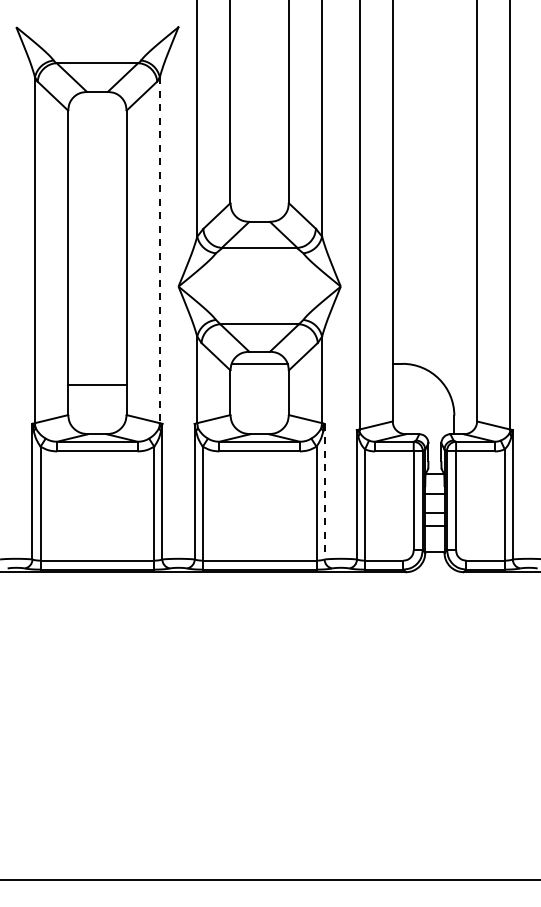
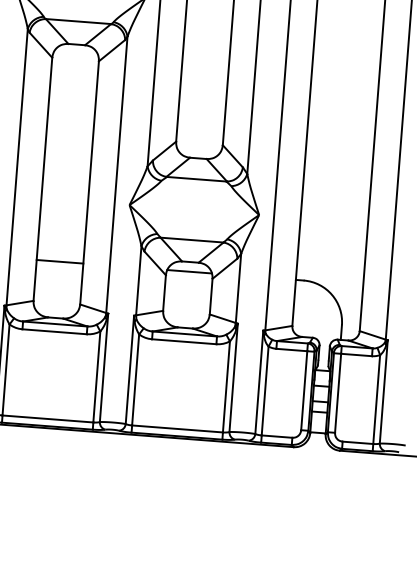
line: (159, 250) -> (116, 175), dashed -> solid
line: (97, 384) -> (60, 261), moved
line: (324, 491) -> (233, 377), dashed -> solid

